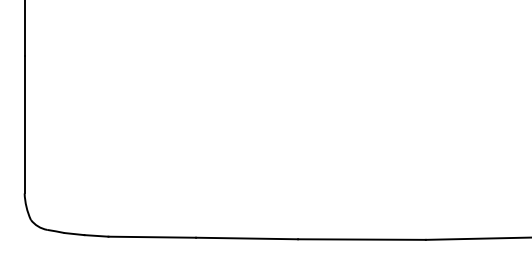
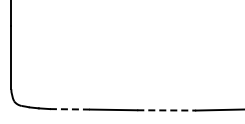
line: (153, 237) -> (70, 109), solid -> dashed
line: (363, 239) -> (167, 110), solid -> dashed

